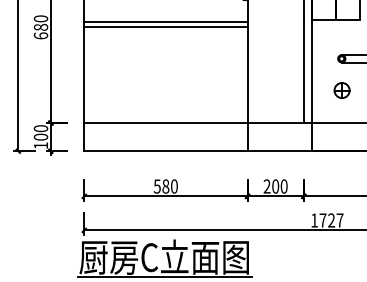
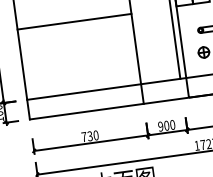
line: (165, 27) -> (74, 25), removed
text: (161, 186) -> (87, 136), 580 -> 730
text: (266, 186) -> (160, 126), 200 -> 900

